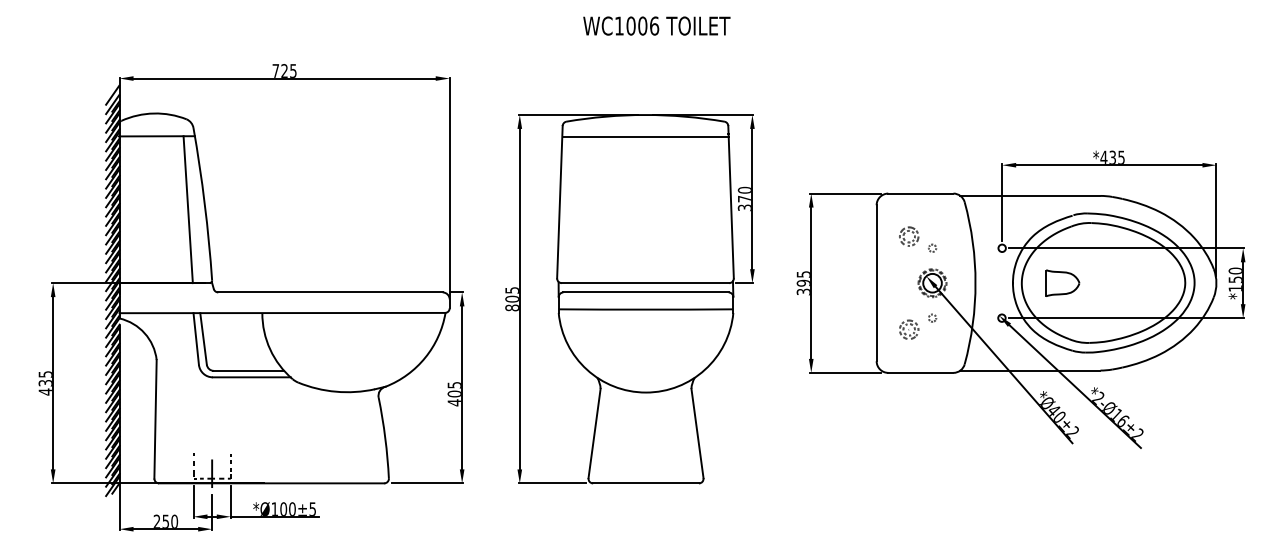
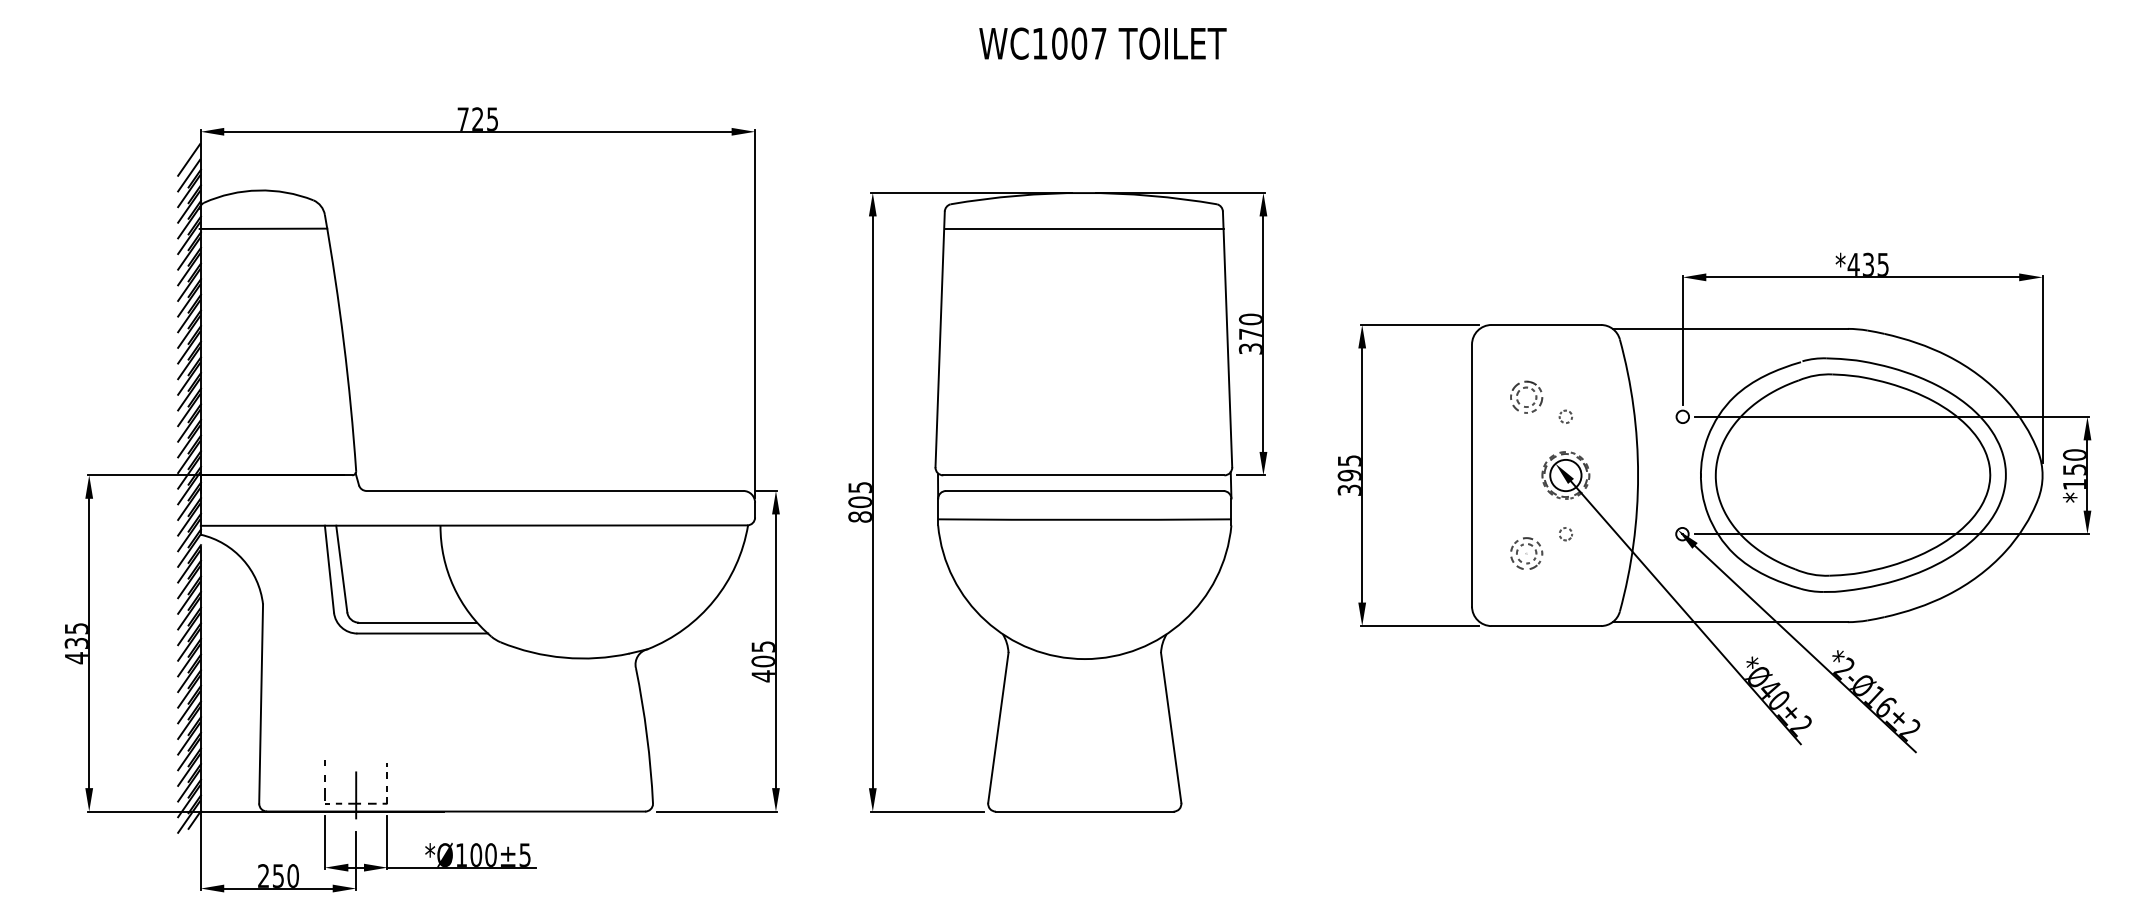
text: (654, 25) -> (1098, 42), WC1006 -> WC1007
line: (187, 209) -> (314, 351), removed
part: (1062, 282) -> (1784, 474), removed

